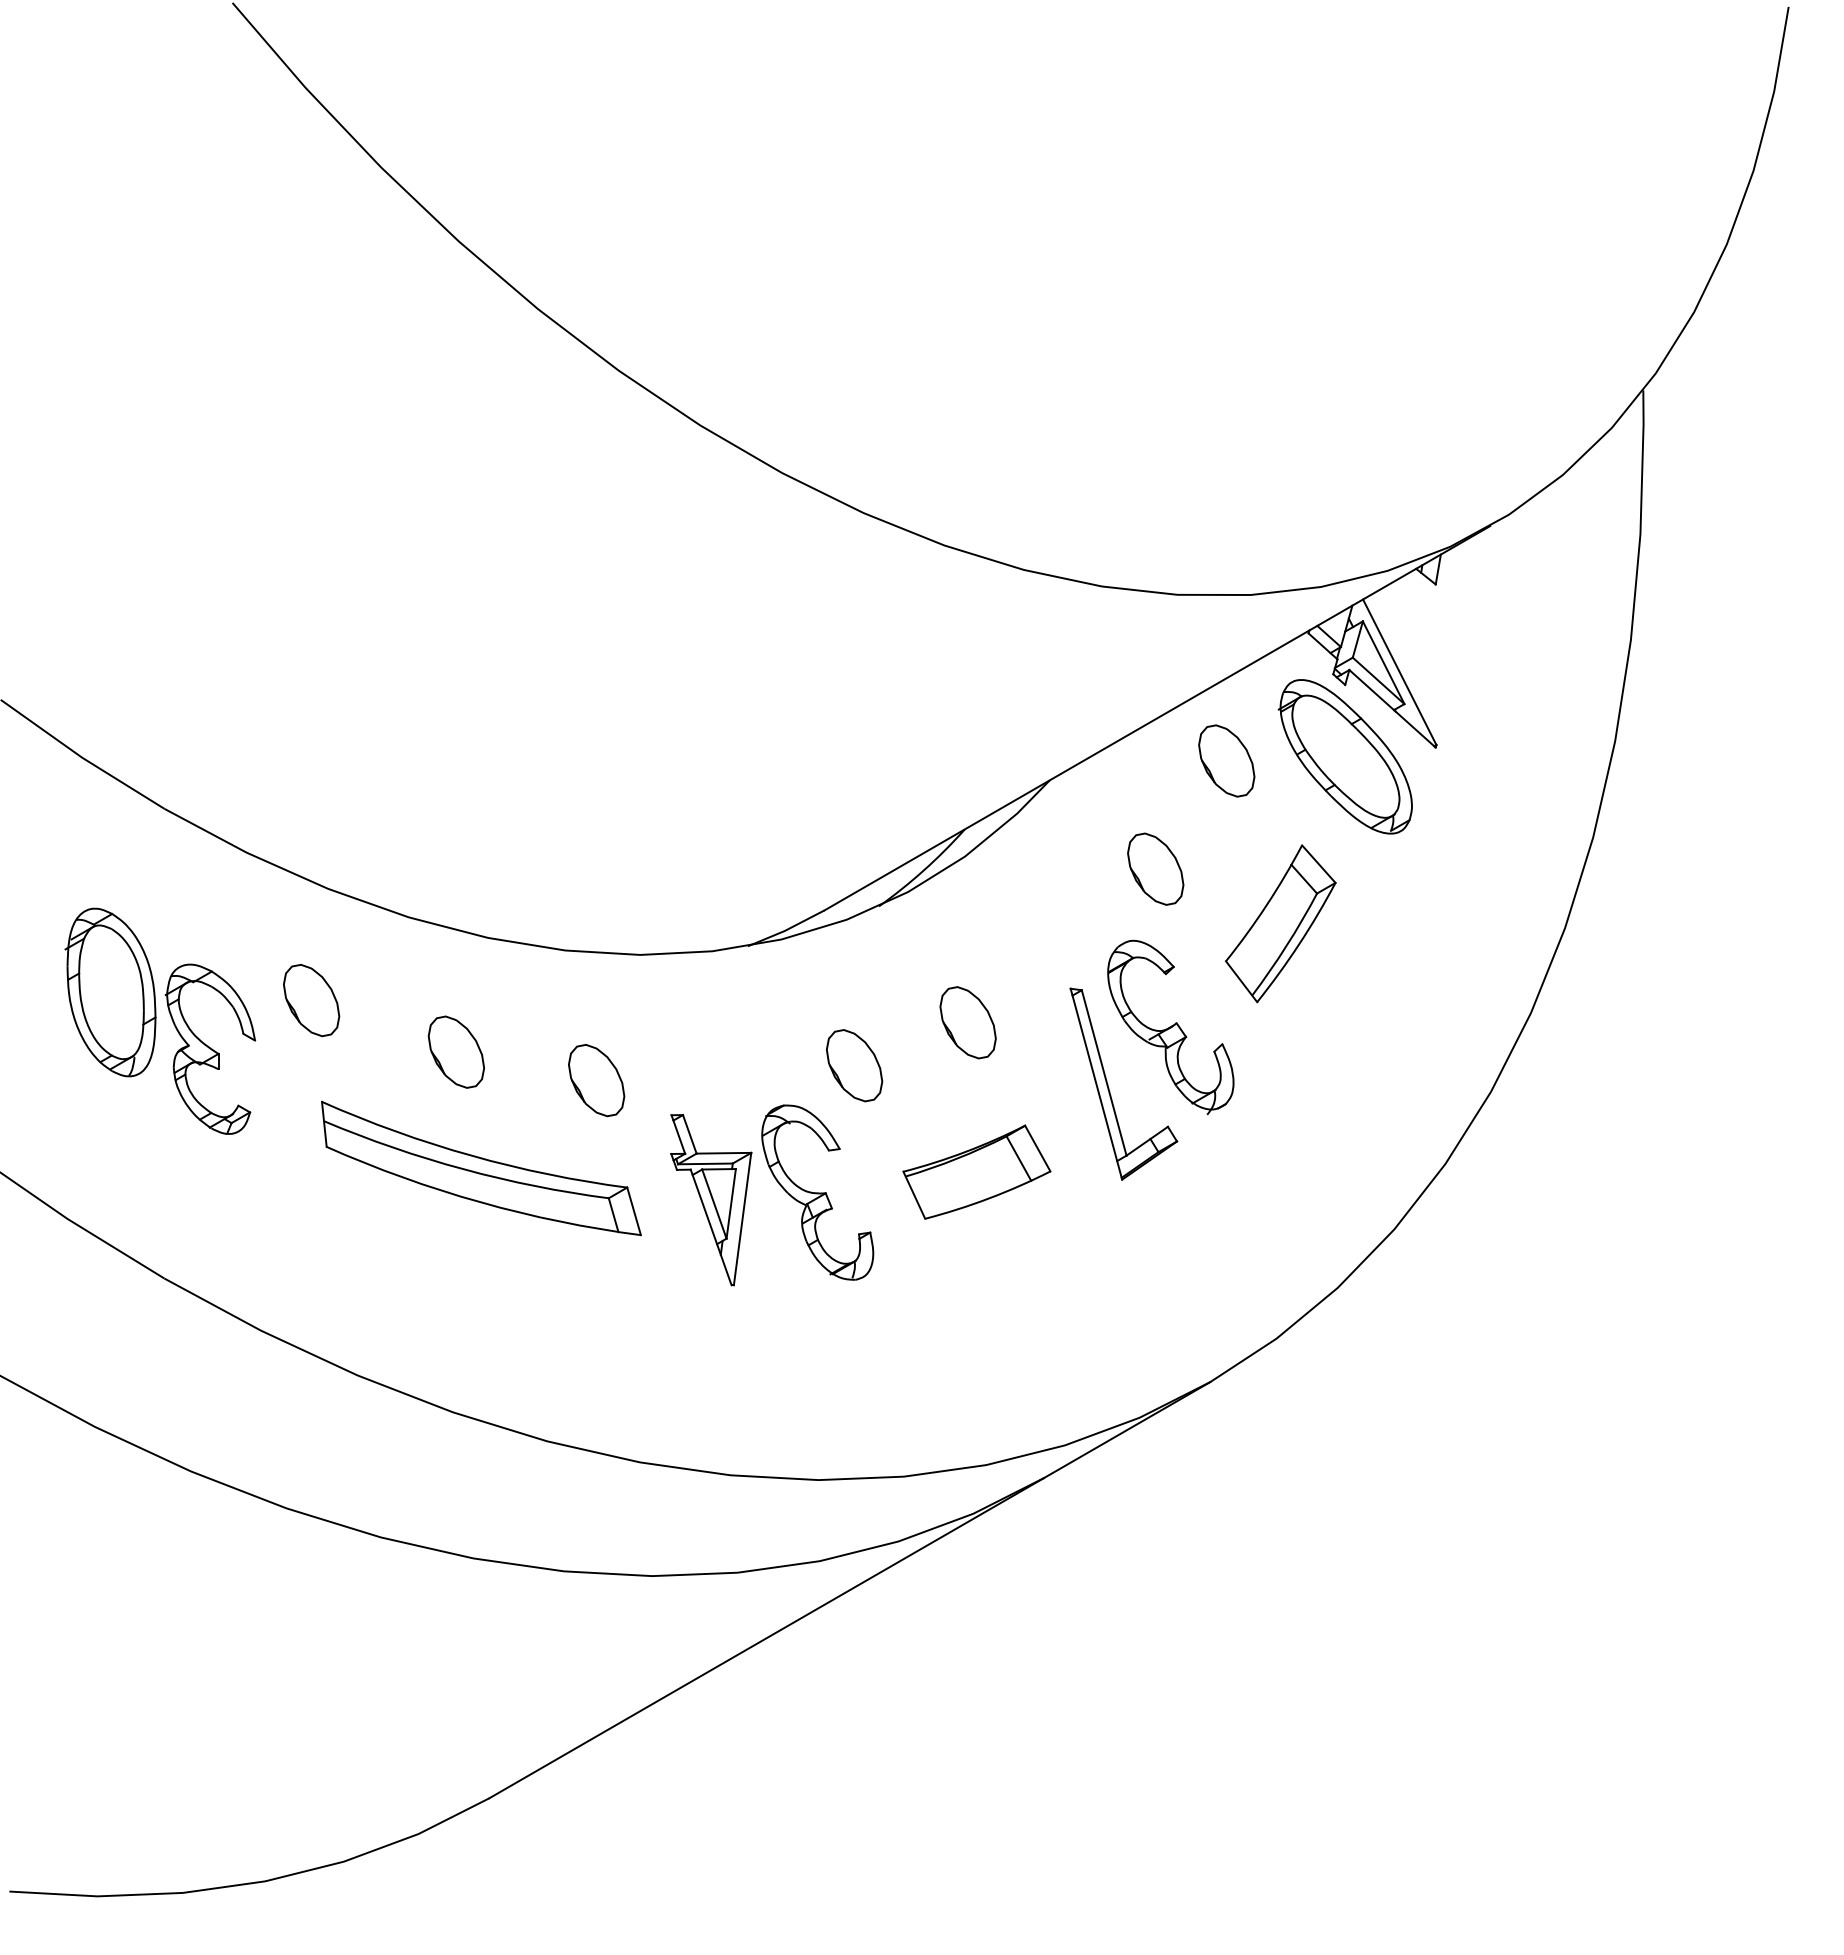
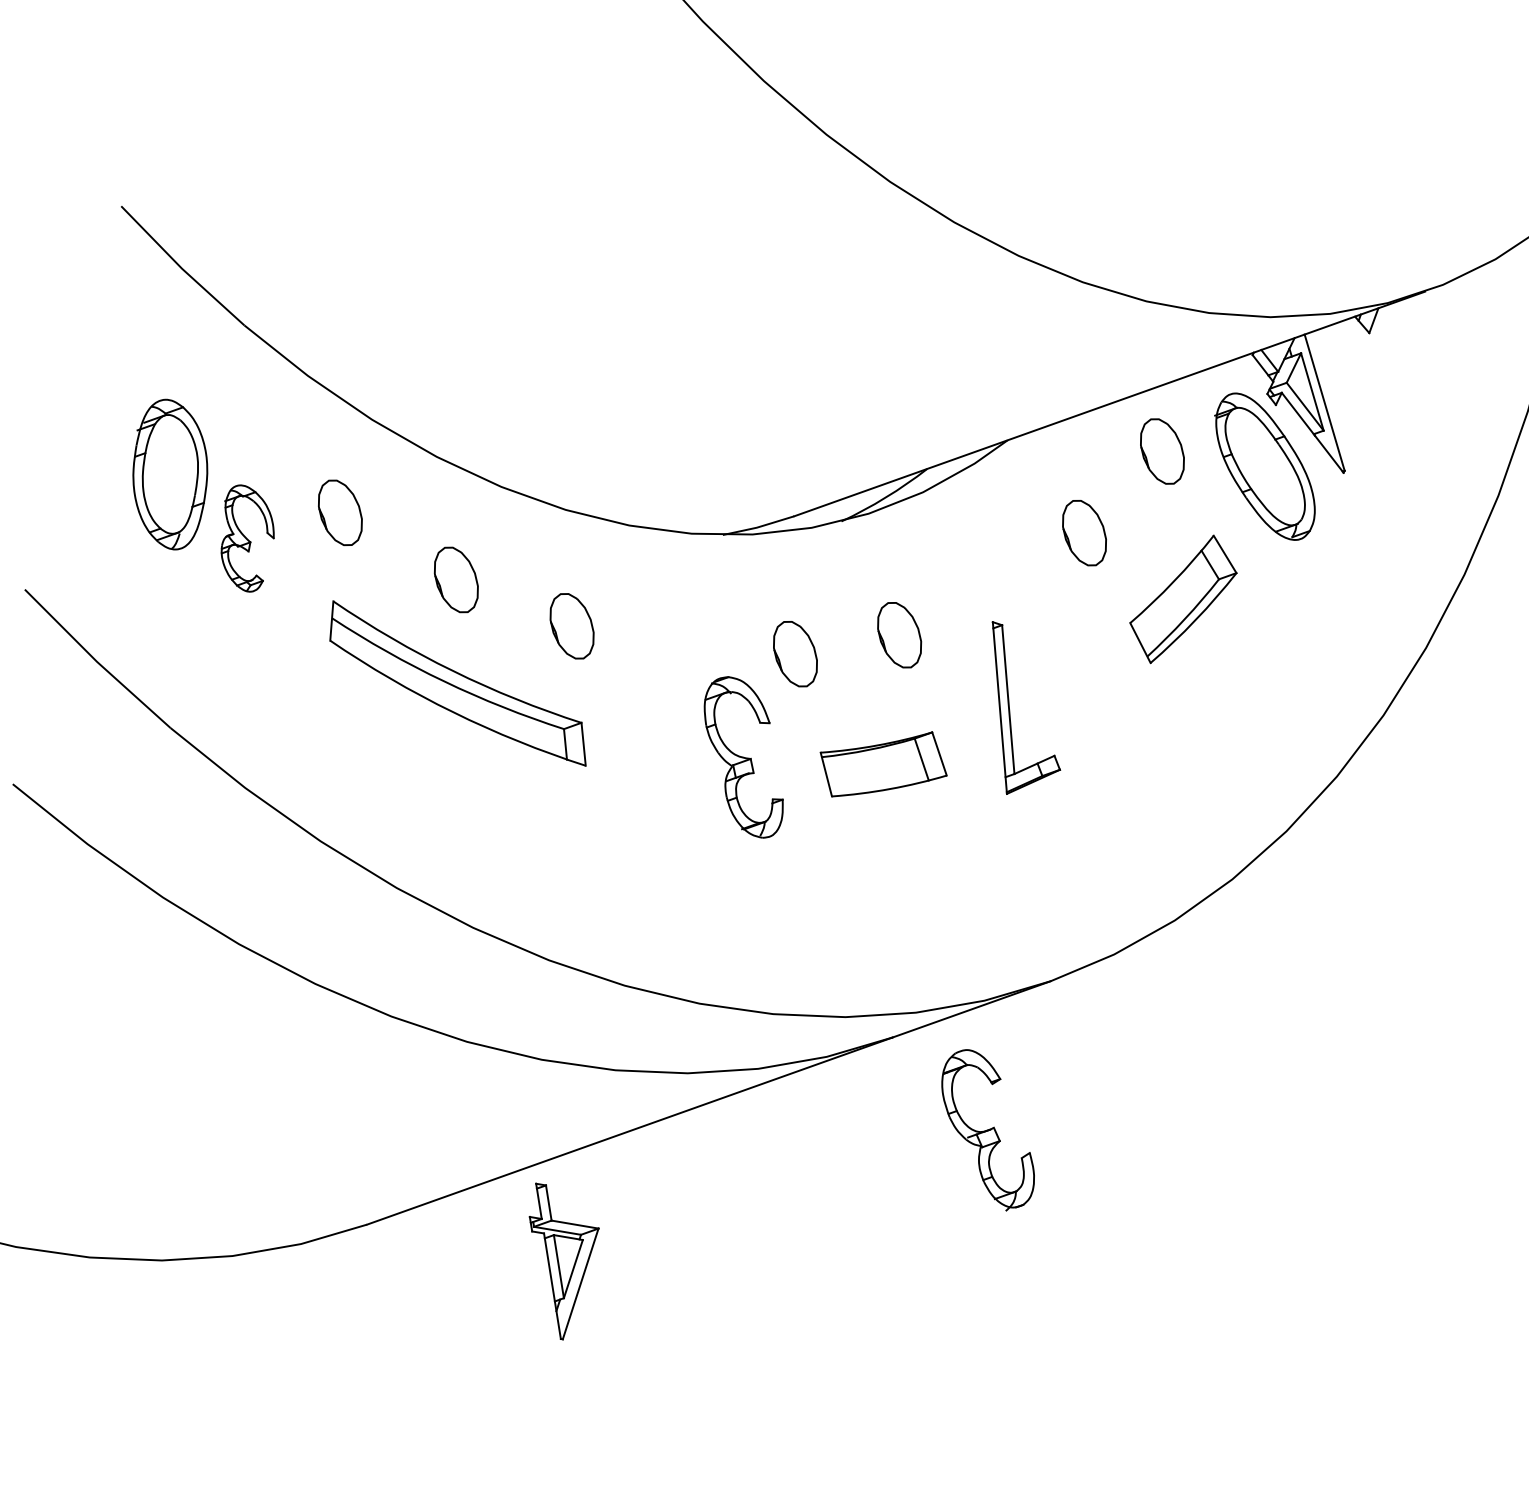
part: (1170, 1026) -> (988, 1129), moved
part: (210, 1048) -> (246, 538), size x0.7
part: (711, 1200) -> (556, 1263), moved

